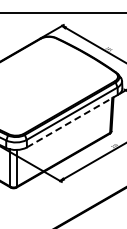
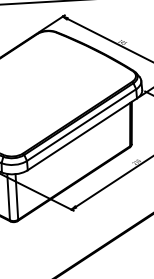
line: (72, 120) -> (82, 133), dashed -> solid

